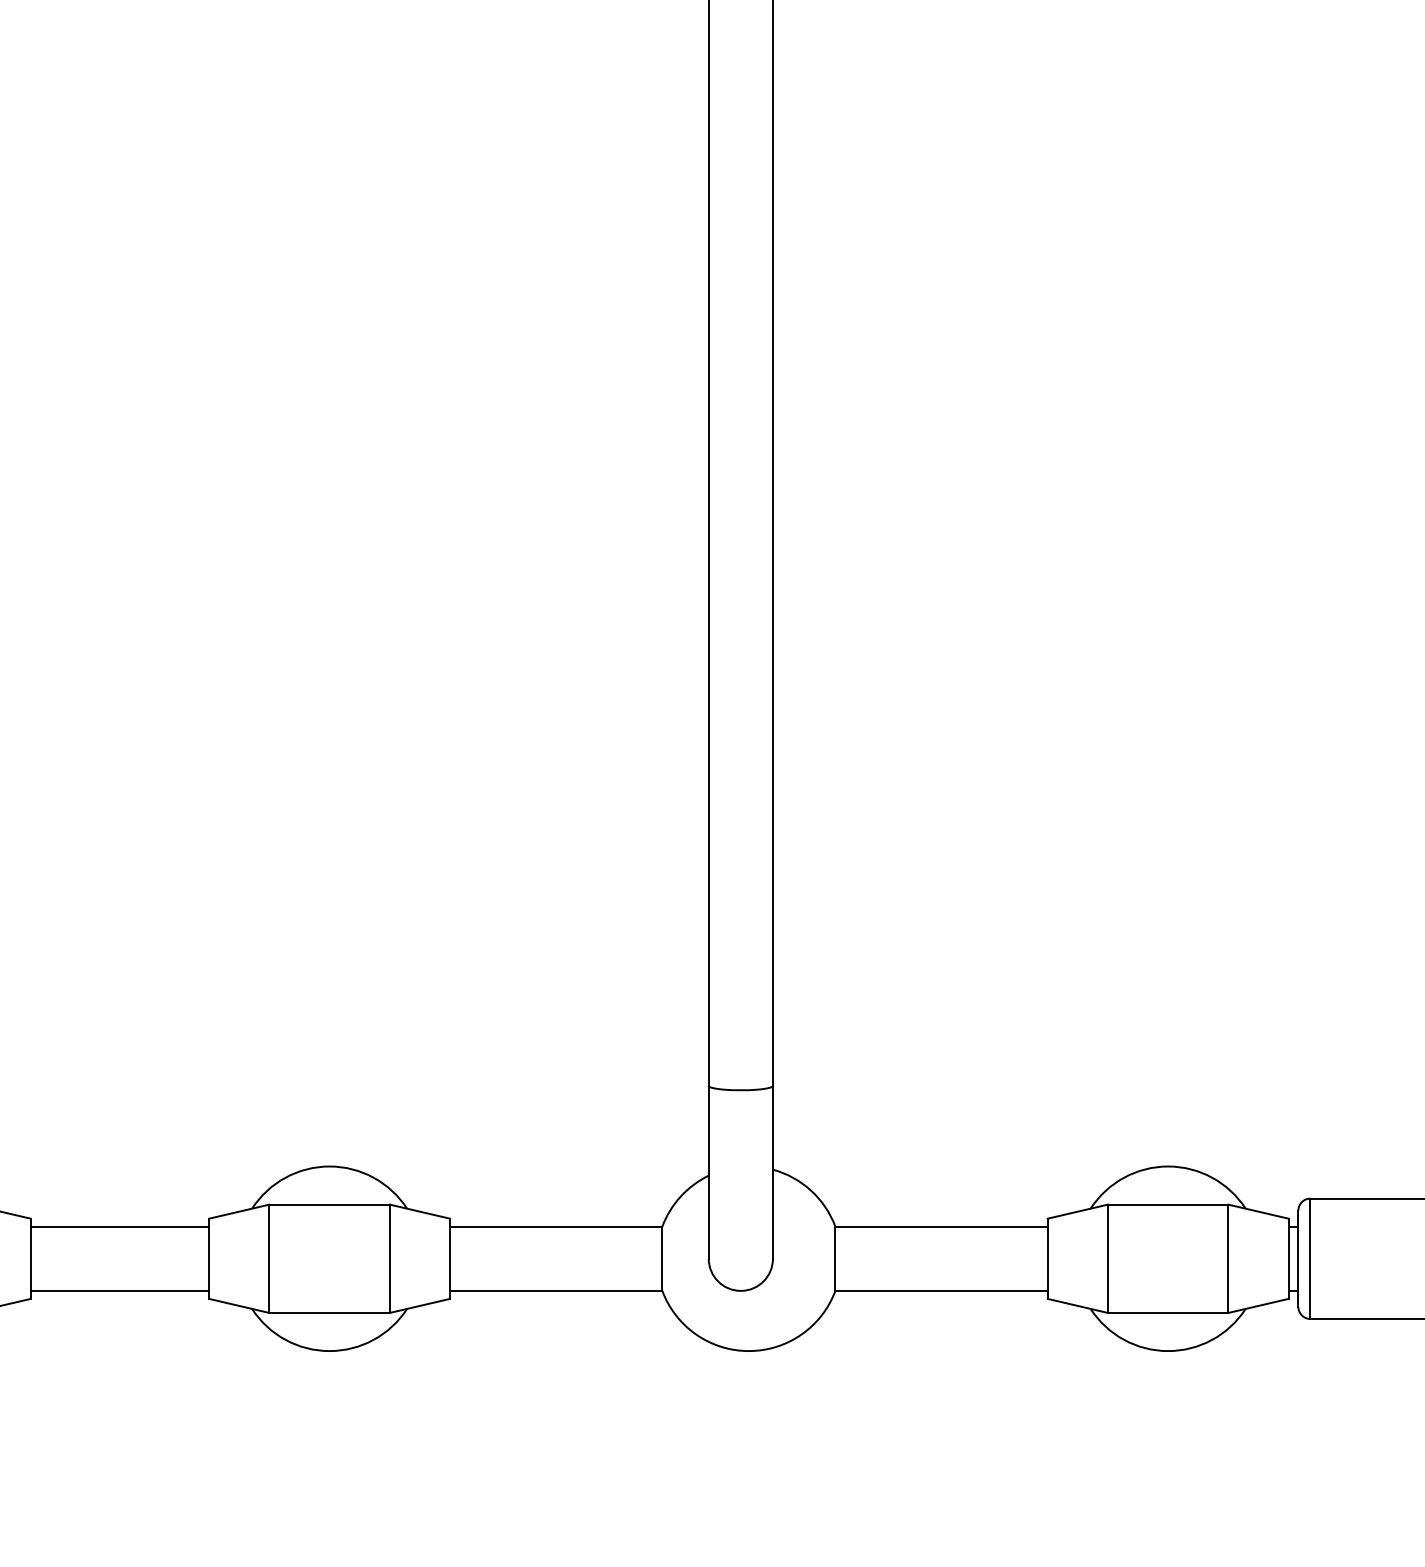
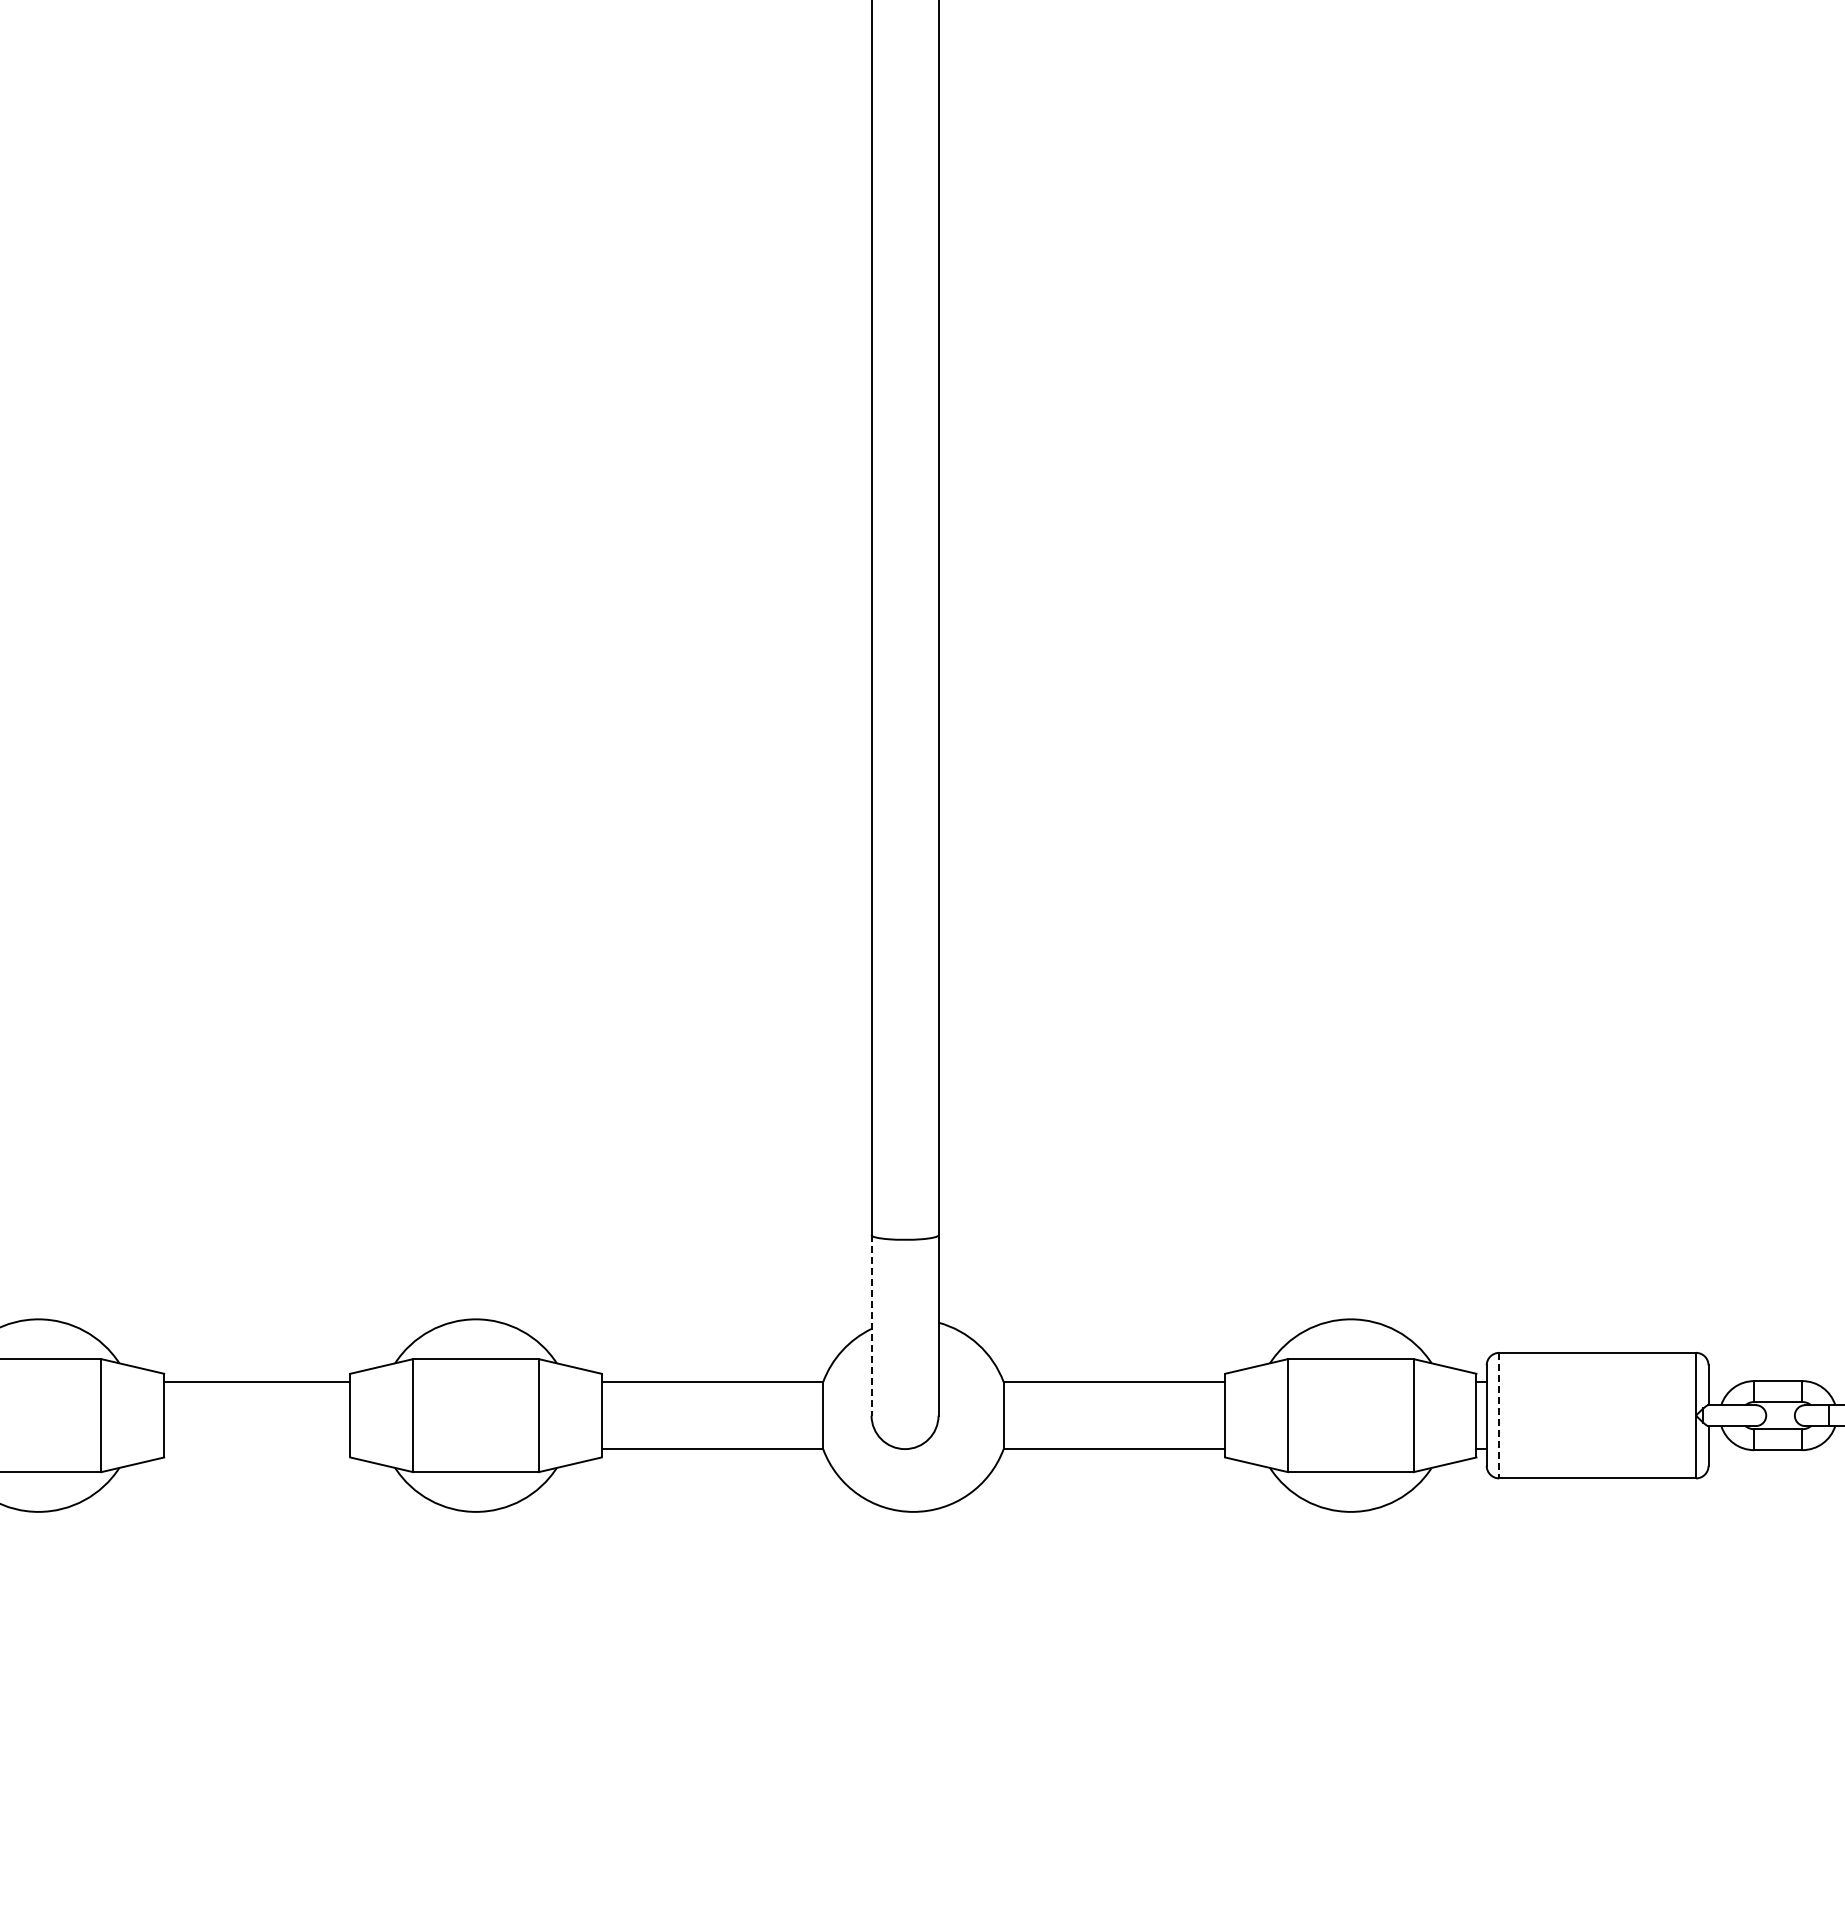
line: (708, 1172) -> (871, 1325), solid -> dashed
line: (1310, 1258) -> (1499, 1415), solid -> dashed
line: (120, 1291) -> (257, 1449), removed

